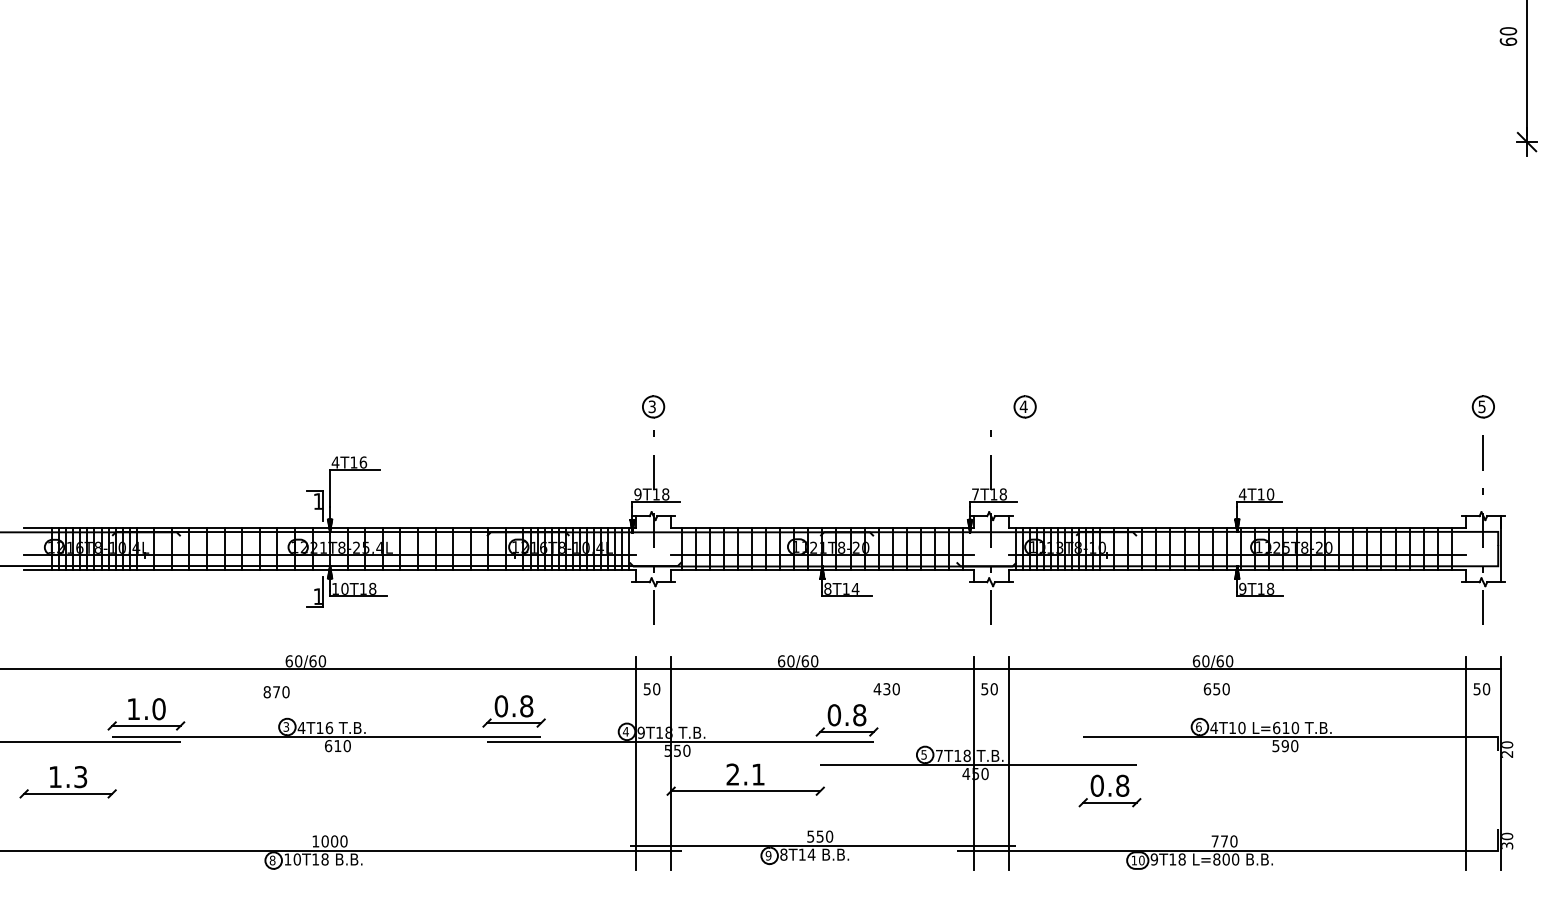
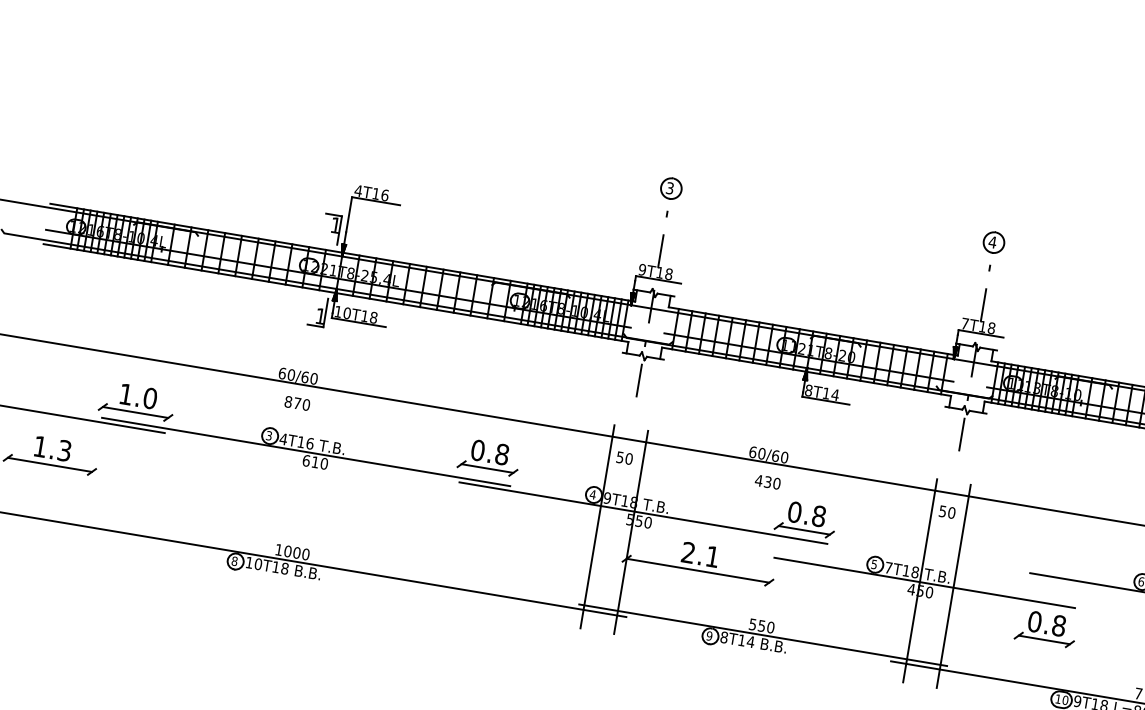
part: (1024, 406) -> (993, 242), moved
text: (886, 689) -> (767, 482), moved
text: (276, 692) -> (297, 403), moved

